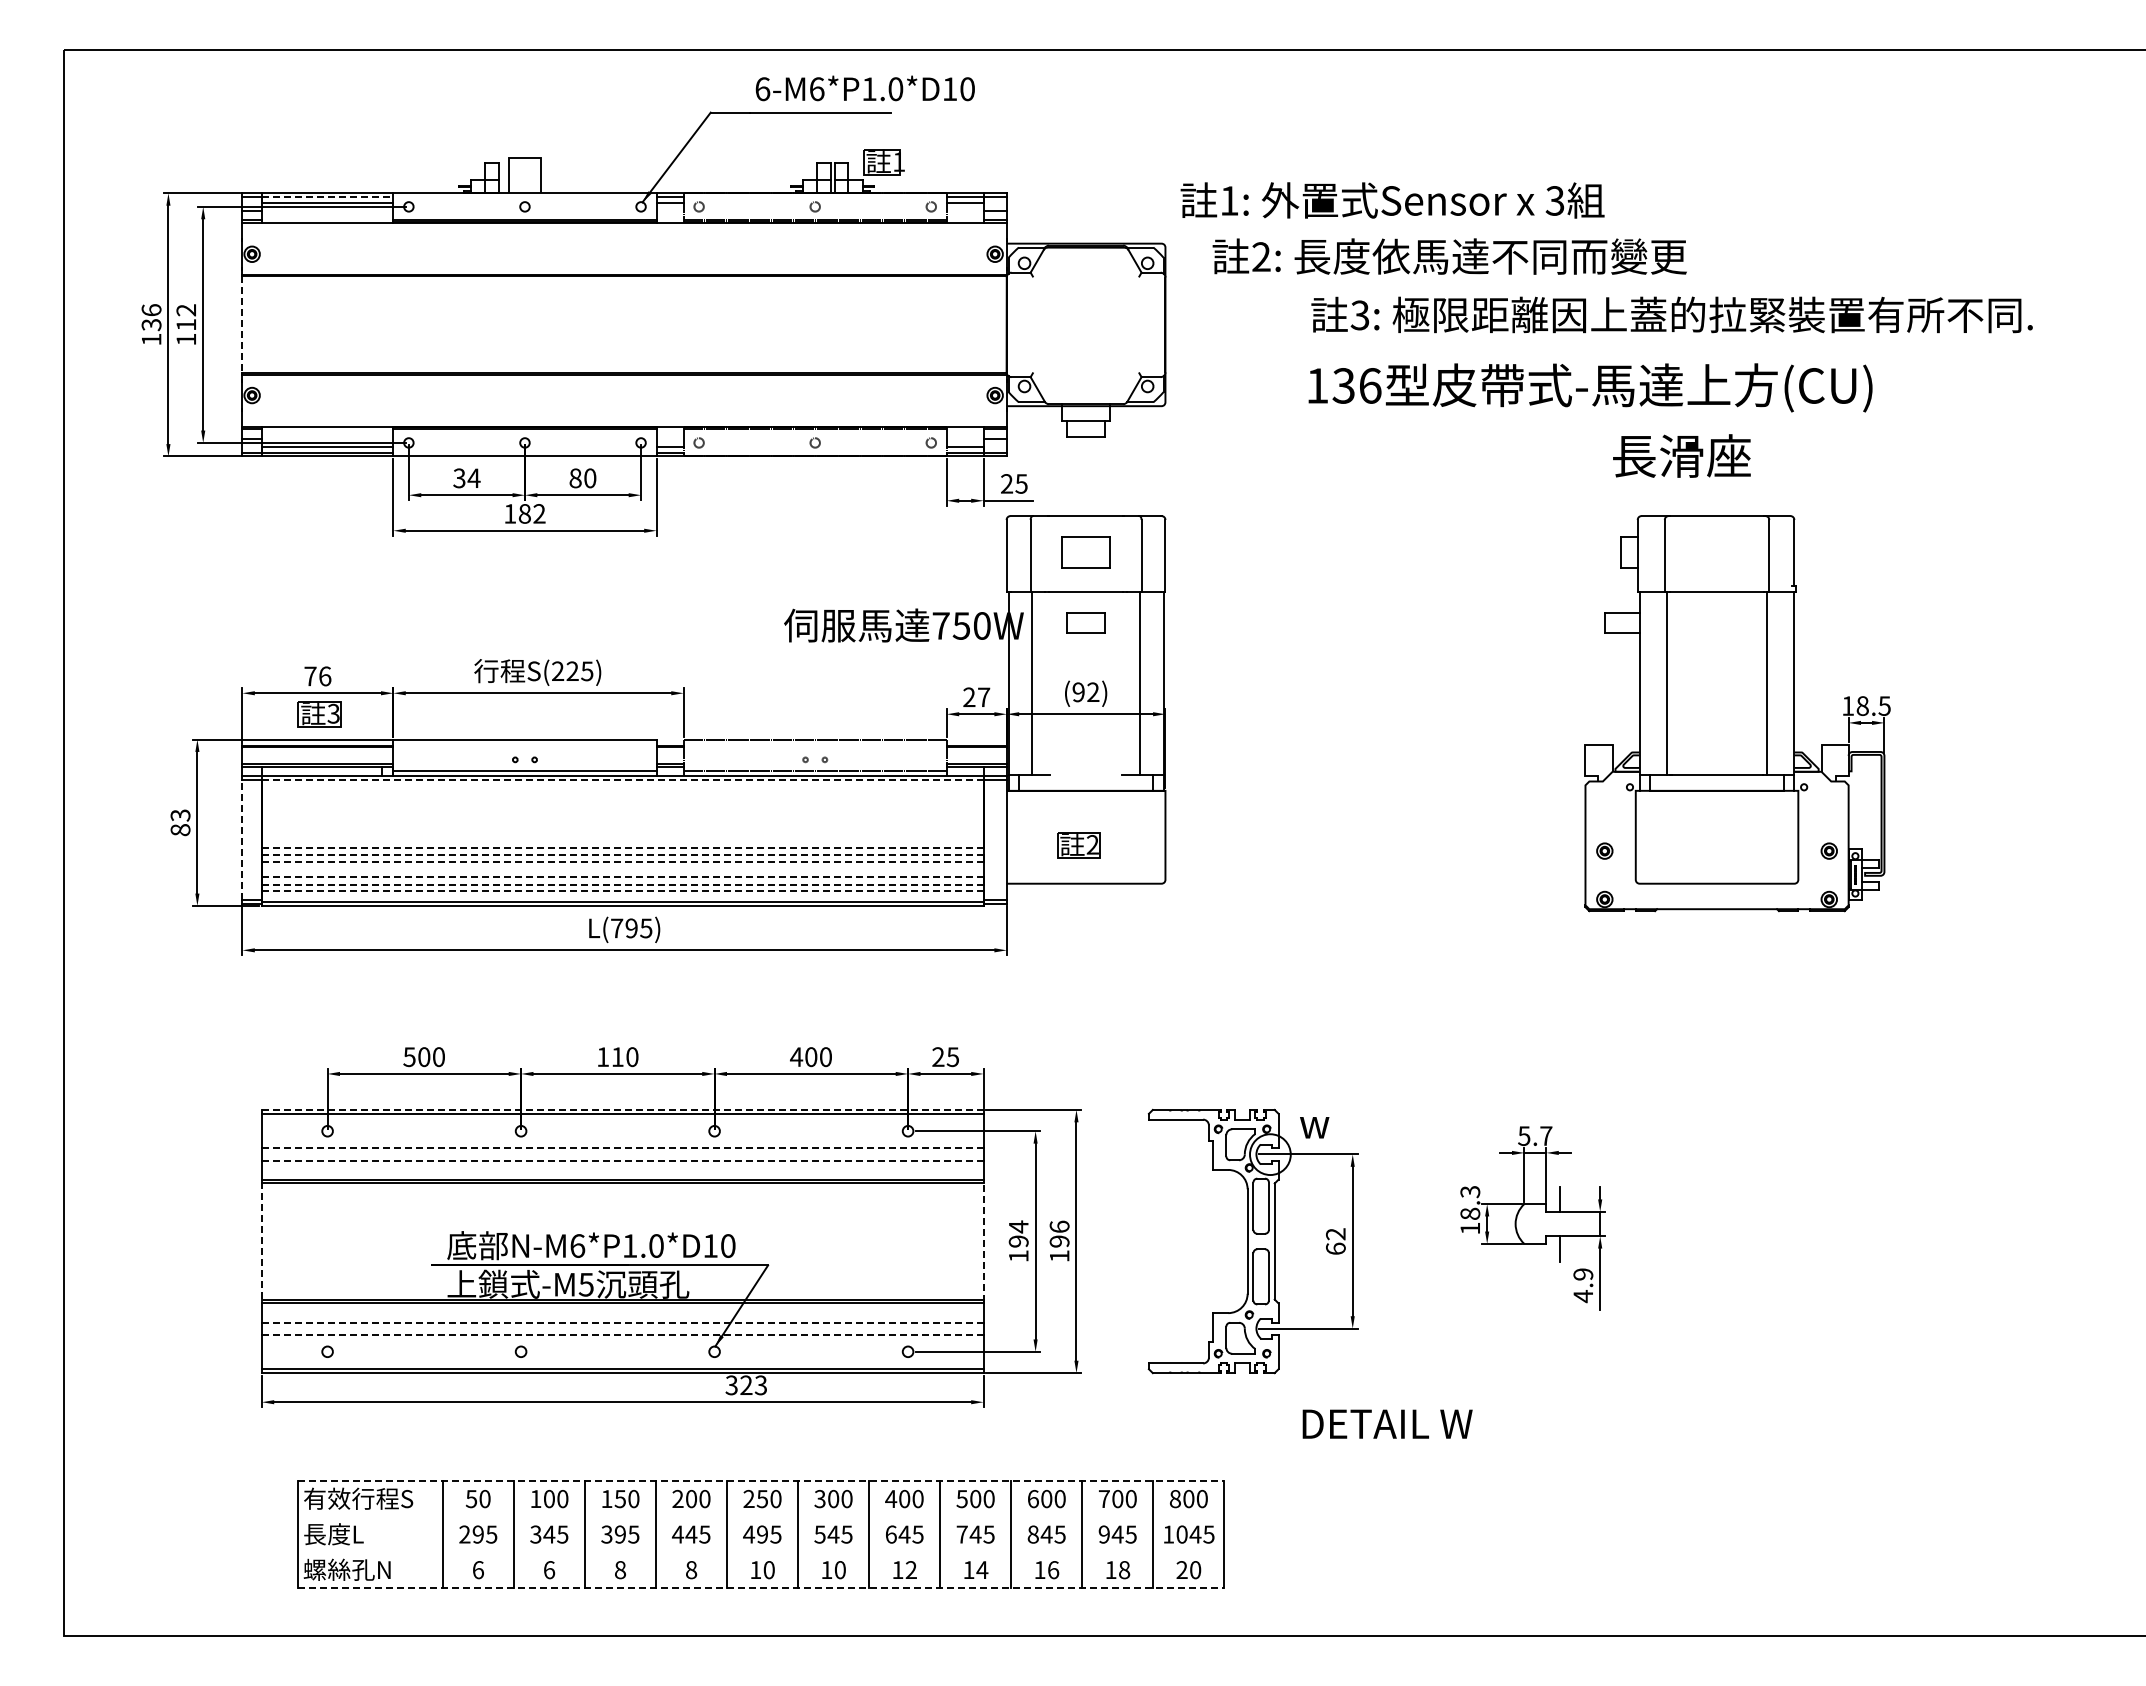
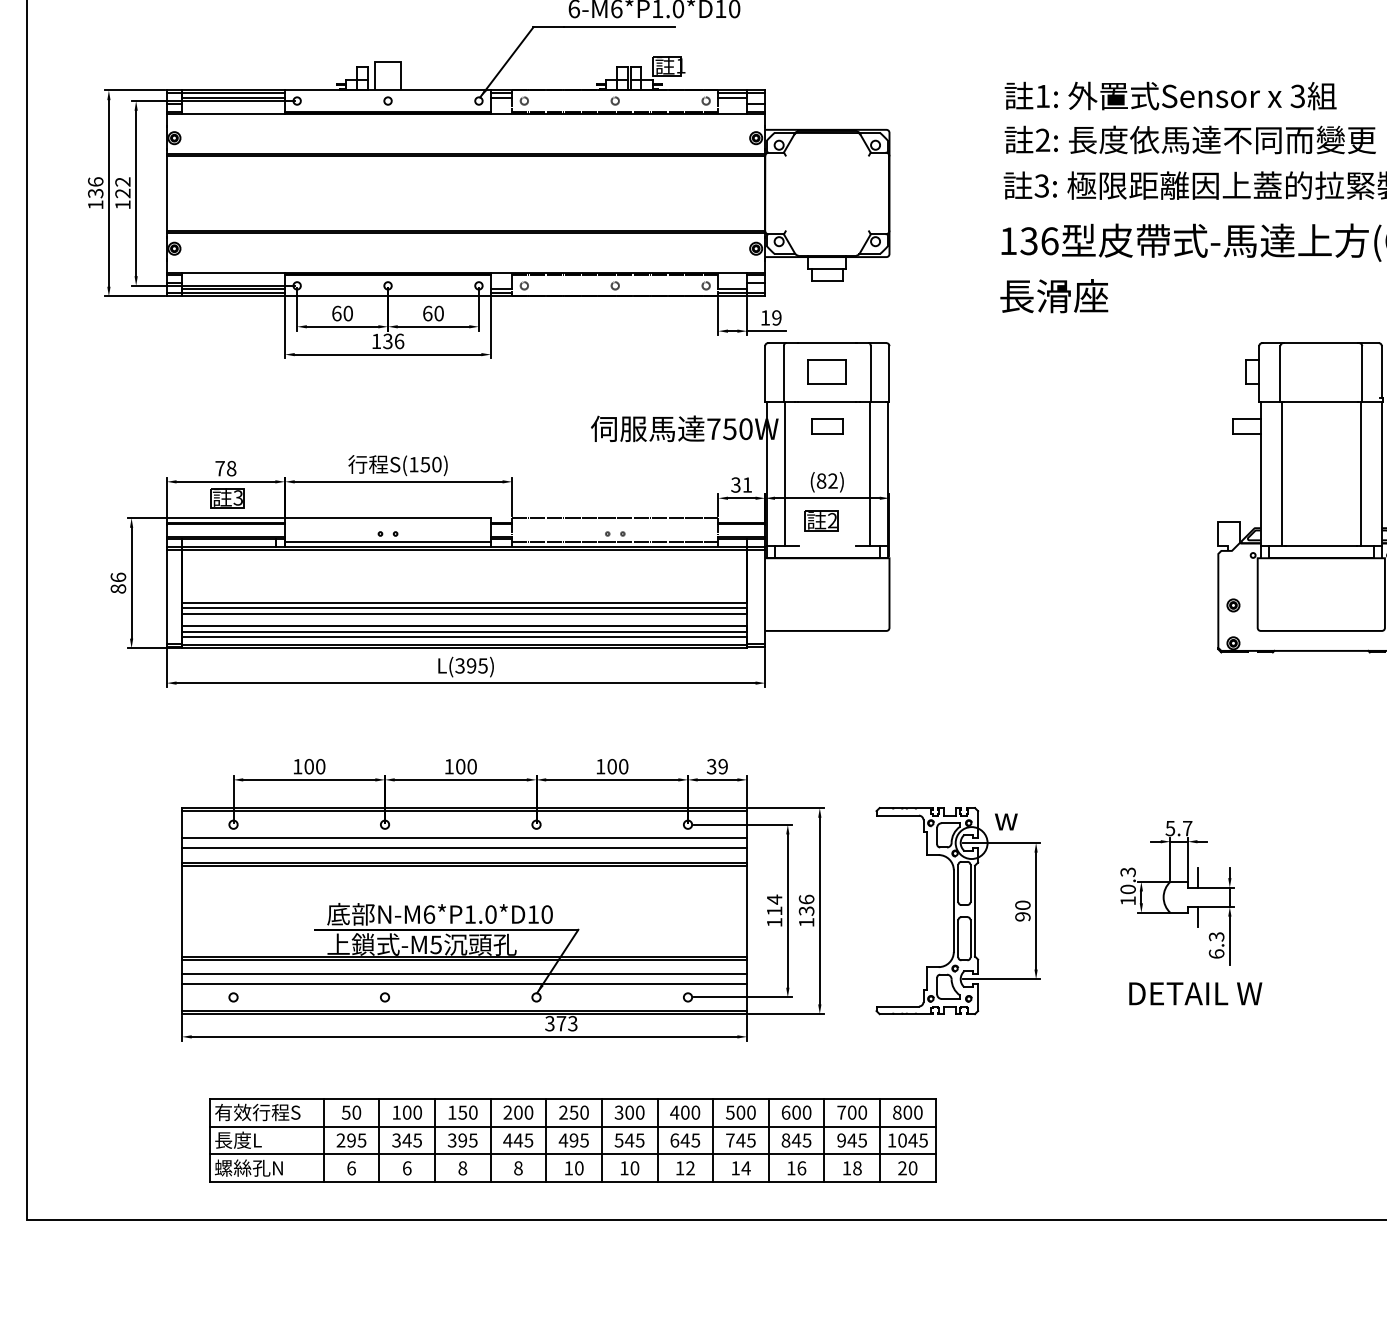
line: (327, 197) -> (233, 93), dashed -> solid
text: (1392, 200) -> (1170, 96), moved
text: (1449, 256) -> (1190, 139), moved
text: (185, 324) -> (122, 193), 112 -> 122
line: (242, 325) -> (166, 193), dashed -> solid
text: (1681, 455) -> (1053, 295), moved
text: (466, 478) -> (342, 313), 34 -> 60
text: (575, 478) -> (427, 313), 80 -> 60
text: (1014, 483) -> (771, 317), 25 -> 19
text: (531, 513) -> (393, 341), 182 -> 136
text: (572, 671) -> (425, 464), 225) -> 150)
text: (325, 676) -> (231, 468), 76 -> 78
text: (1078, 692) -> (821, 481), (92) -> (82)
text: (976, 697) -> (741, 485), 27 -> 31
line: (622, 780) -> (464, 550), dashed -> solid
text: (180, 815) -> (118, 577), 83 -> 86
line: (242, 840) -> (166, 597), dashed -> solid
part: (1078, 845) -> (821, 521), moved
line: (622, 847) -> (464, 602), dashed -> solid
line: (622, 854) -> (464, 608), dashed -> solid
line: (622, 861) -> (464, 613), dashed -> solid
line: (622, 877) -> (464, 626), dashed -> solid
line: (622, 884) -> (464, 631), dashed -> solid
line: (622, 891) -> (464, 637), dashed -> solid
text: (616, 928) -> (459, 666), 795) -> 395)
text: (796, 1056) -> (600, 766), 400 -> 100
text: (409, 1057) -> (297, 767), 500 -> 100
text: (617, 1057) -> (460, 767), 110 -> 100
text: (945, 1057) -> (717, 767), 25 -> 39
line: (622, 1109) -> (464, 807), dashed -> solid
line: (622, 1148) -> (464, 838), dashed -> solid
line: (622, 1160) -> (464, 847), dashed -> solid
text: (1470, 1213) -> (1128, 889), 18.3 -> 10.3
line: (261, 1241) -> (181, 911), dashed -> solid
line: (983, 1241) -> (747, 911), dashed -> solid
text: (1018, 1241) -> (774, 911), 194 -> 114
text: (1059, 1241) -> (806, 911), 196 -> 136
text: (1335, 1241) -> (1022, 911), 62 -> 90
text: (1583, 1285) -> (1216, 945), 4.9 -> 6.3
line: (622, 1322) -> (464, 974), dashed -> solid
line: (622, 1334) -> (464, 983), dashed -> solid
text: (746, 1384) -> (561, 1023), 323 -> 373
text: (1387, 1423) -> (1195, 993), moved
line: (761, 1481) -> (573, 1098), dashed -> solid
line: (760, 1516) -> (572, 1126), added
line: (760, 1552) -> (572, 1154), added
line: (761, 1587) -> (573, 1181), dashed -> solid

